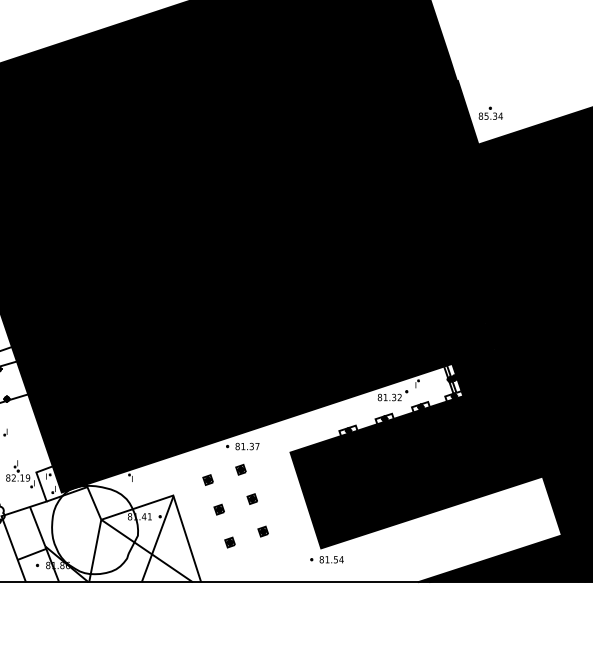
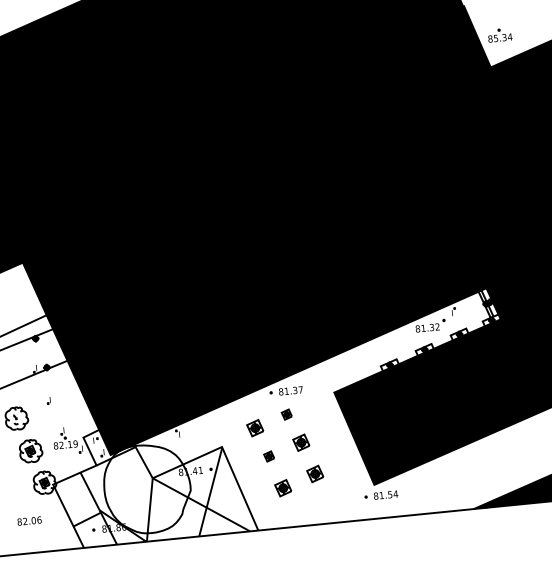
part: (207, 479) -> (254, 427), size x1.6
part: (251, 498) -> (300, 442), size x1.6
part: (262, 531) -> (314, 473), size x1.6
part: (229, 542) -> (282, 488), size x1.6

